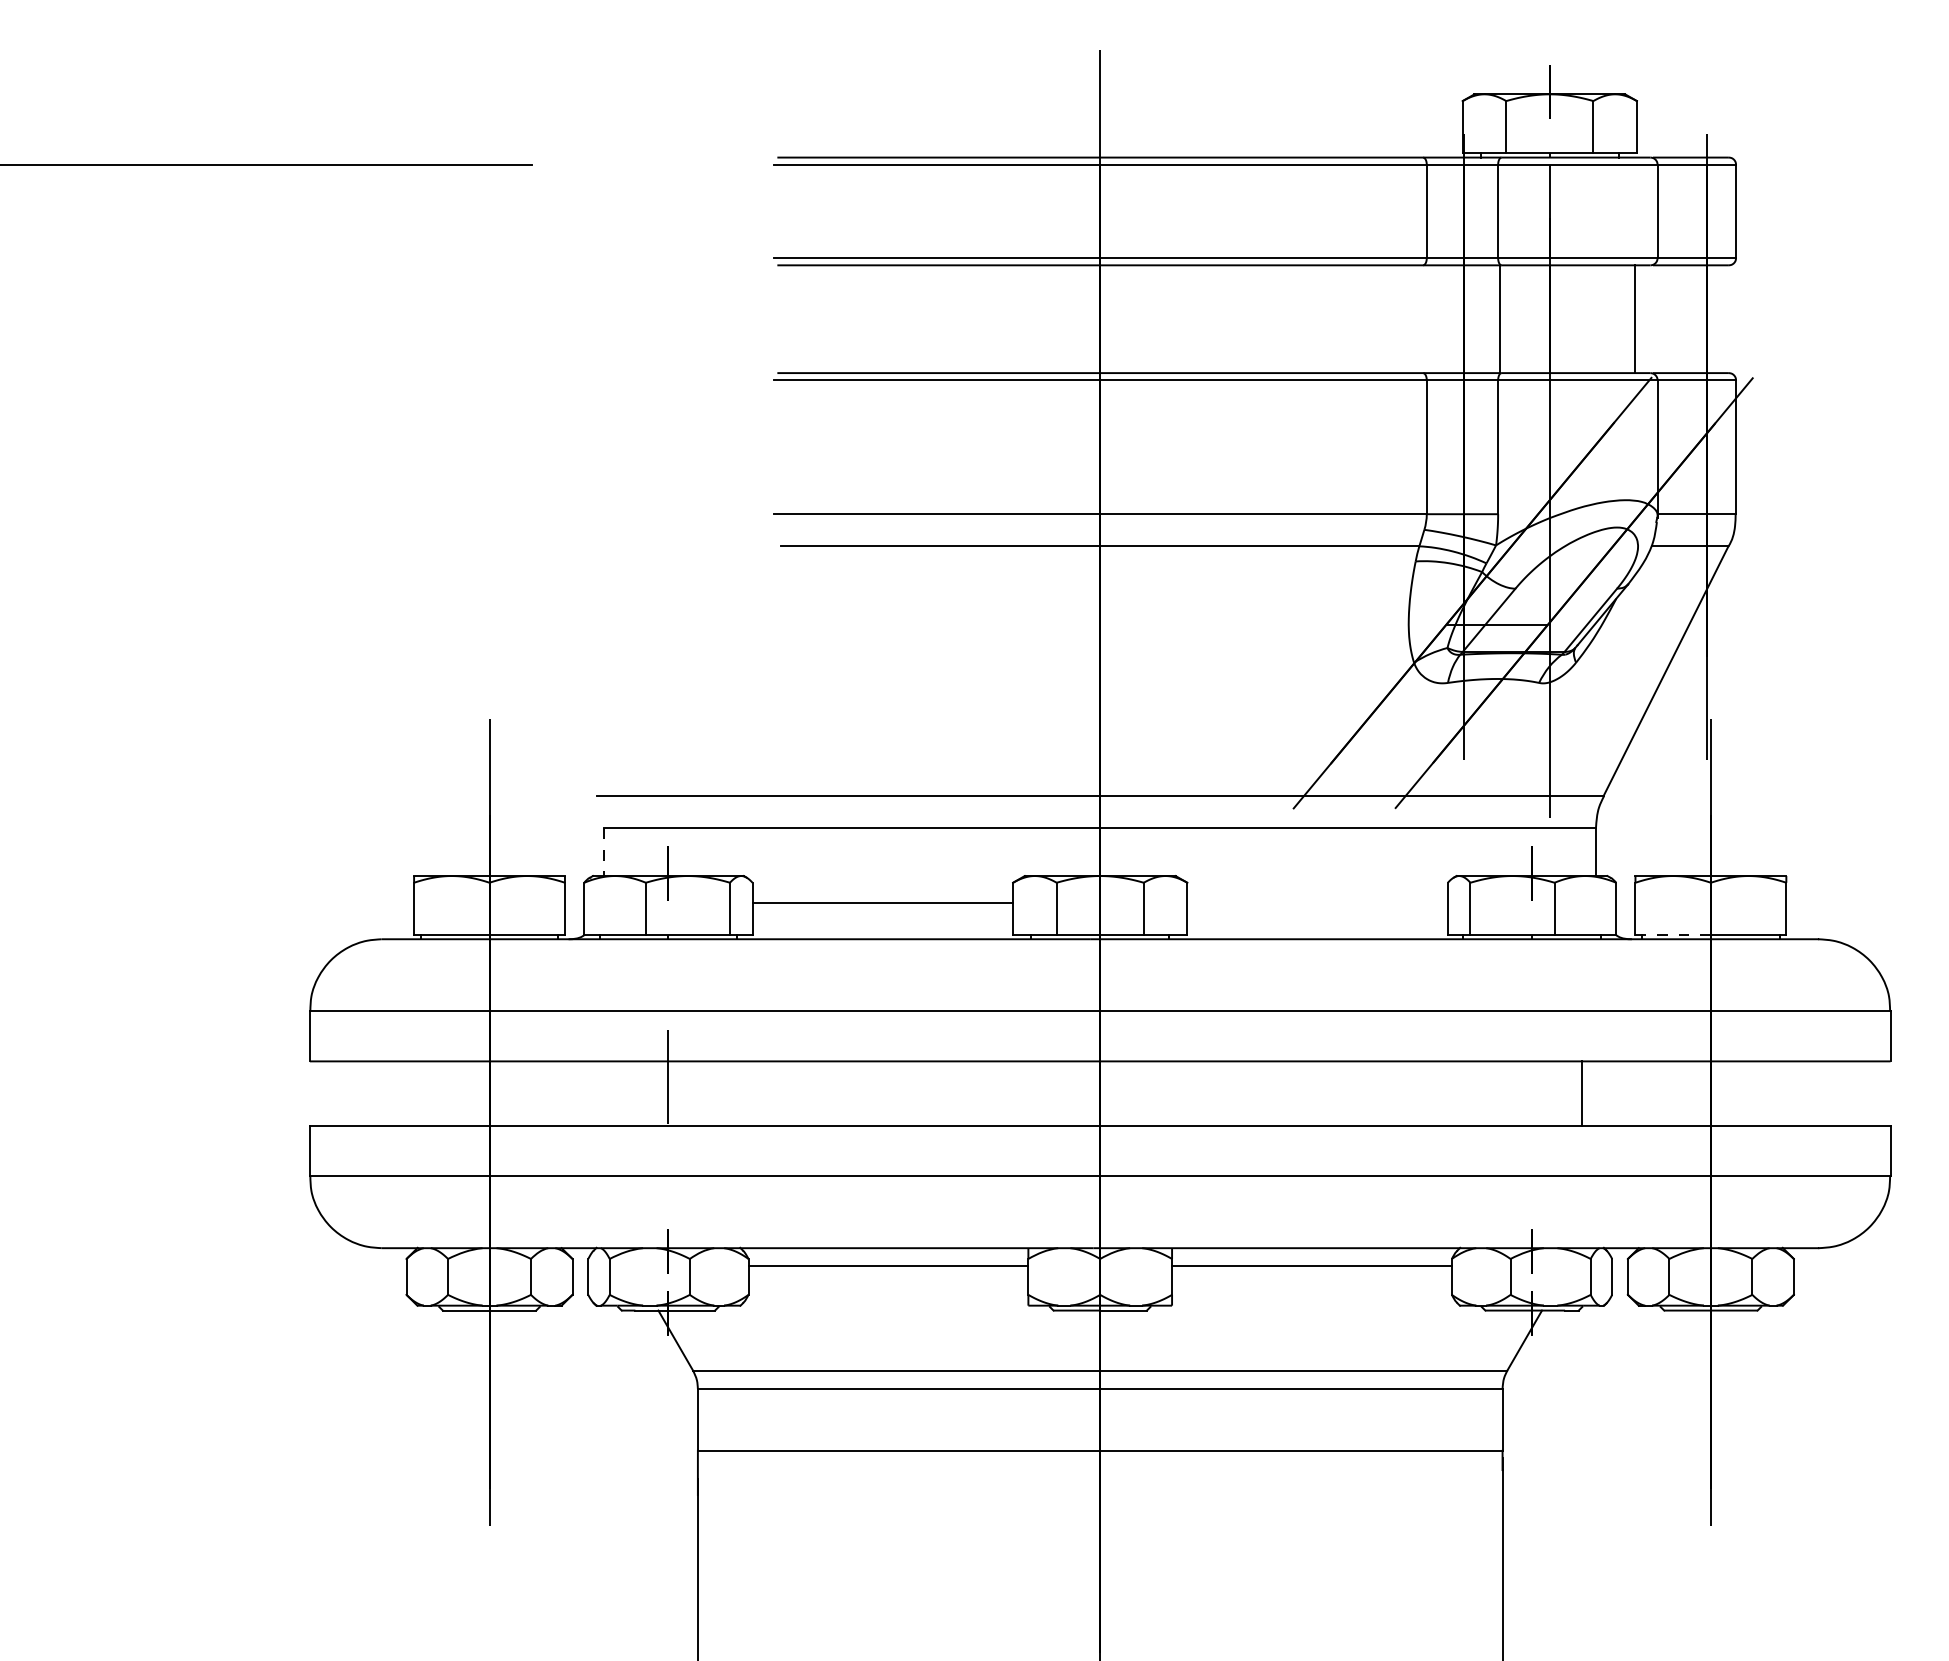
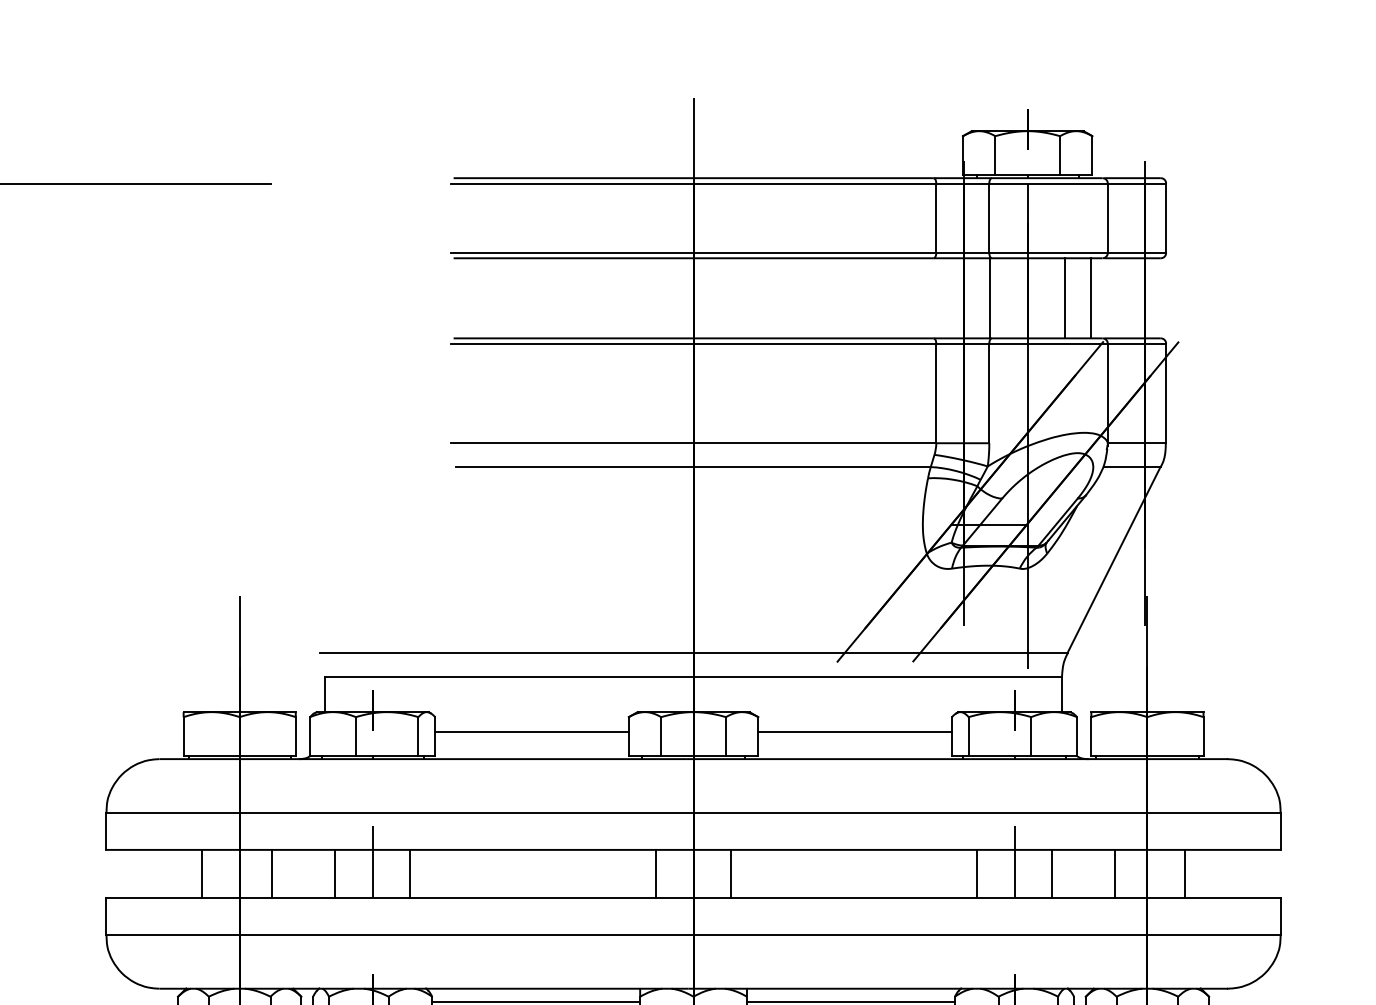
line: (1600, 319) -> (1065, 298), added
line: (604, 852) -> (325, 694), dashed -> solid
line: (1317, 903) -> (855, 732), added
line: (1673, 934) -> (1119, 755), dashed -> solid
line: (1532, 1076) -> (1014, 861), added
line: (439, 1093) -> (202, 873), added
line: (533, 1093) -> (272, 873), added
line: (618, 1093) -> (335, 873), added
line: (718, 1093) -> (409, 873), added
line: (1049, 1093) -> (655, 873), added
line: (1150, 1093) -> (730, 873), added
line: (1481, 1093) -> (976, 873), added
line: (1667, 1093) -> (1115, 873), added
line: (1761, 1093) -> (1185, 873), added

